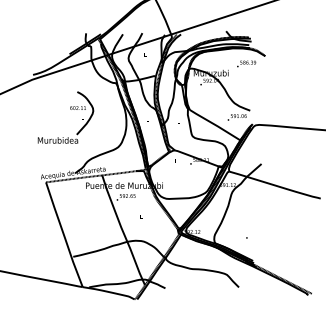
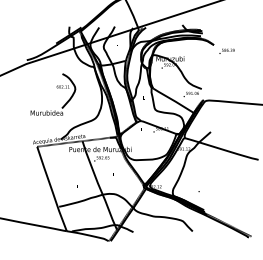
text: (246, 63) -> (226, 51), moved

